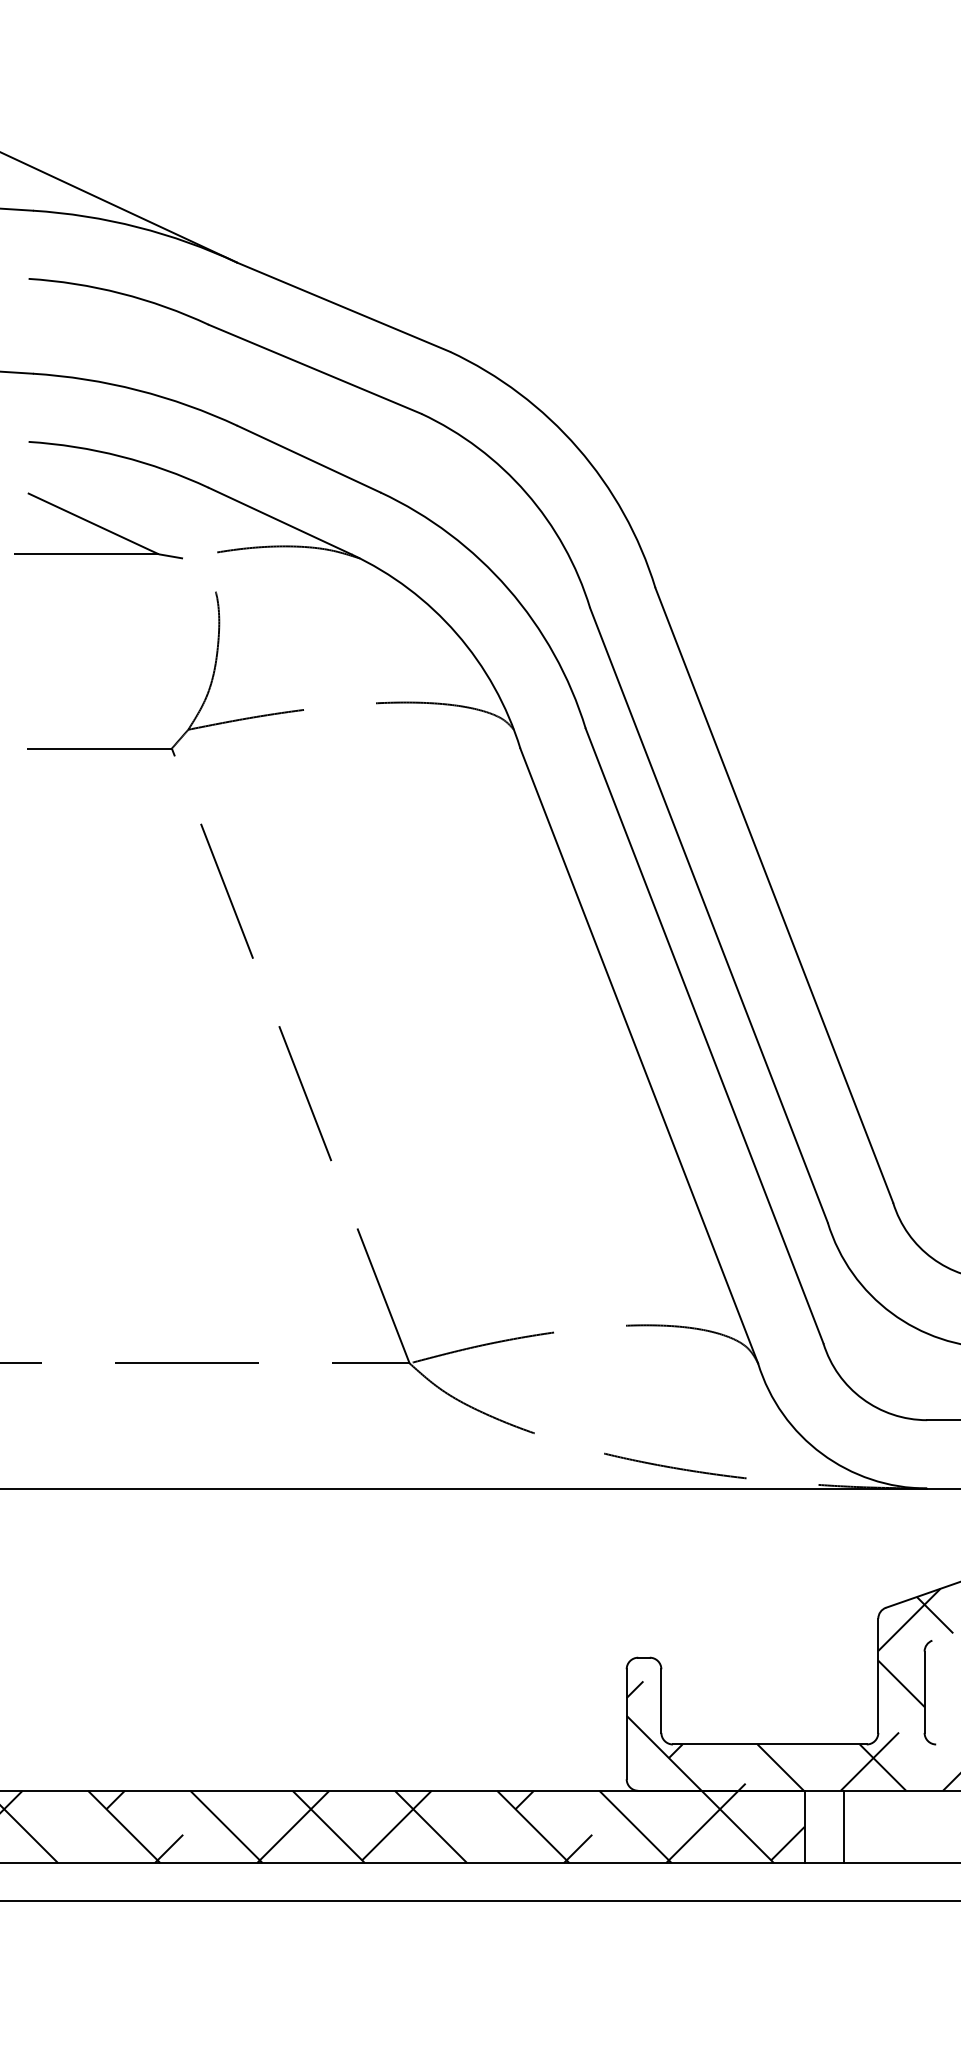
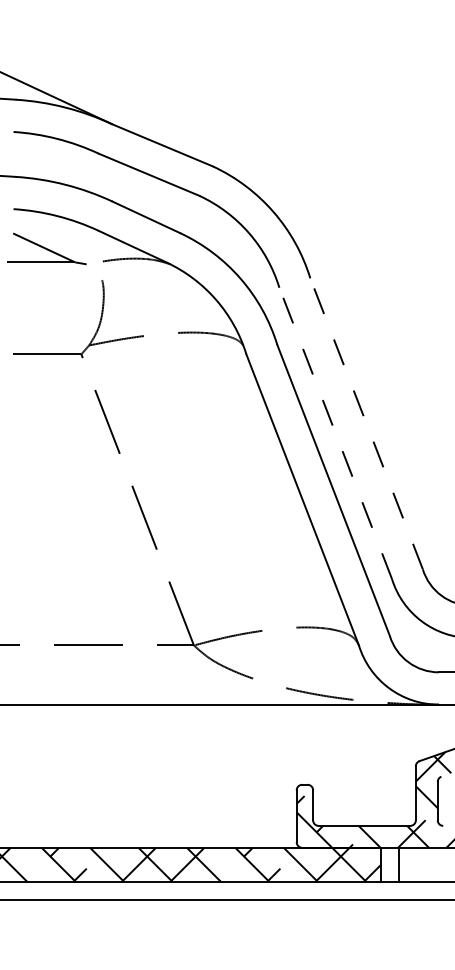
line: (774, 894) -> (366, 423), solid -> dashed
line: (708, 913) -> (335, 432), solid -> dashed

